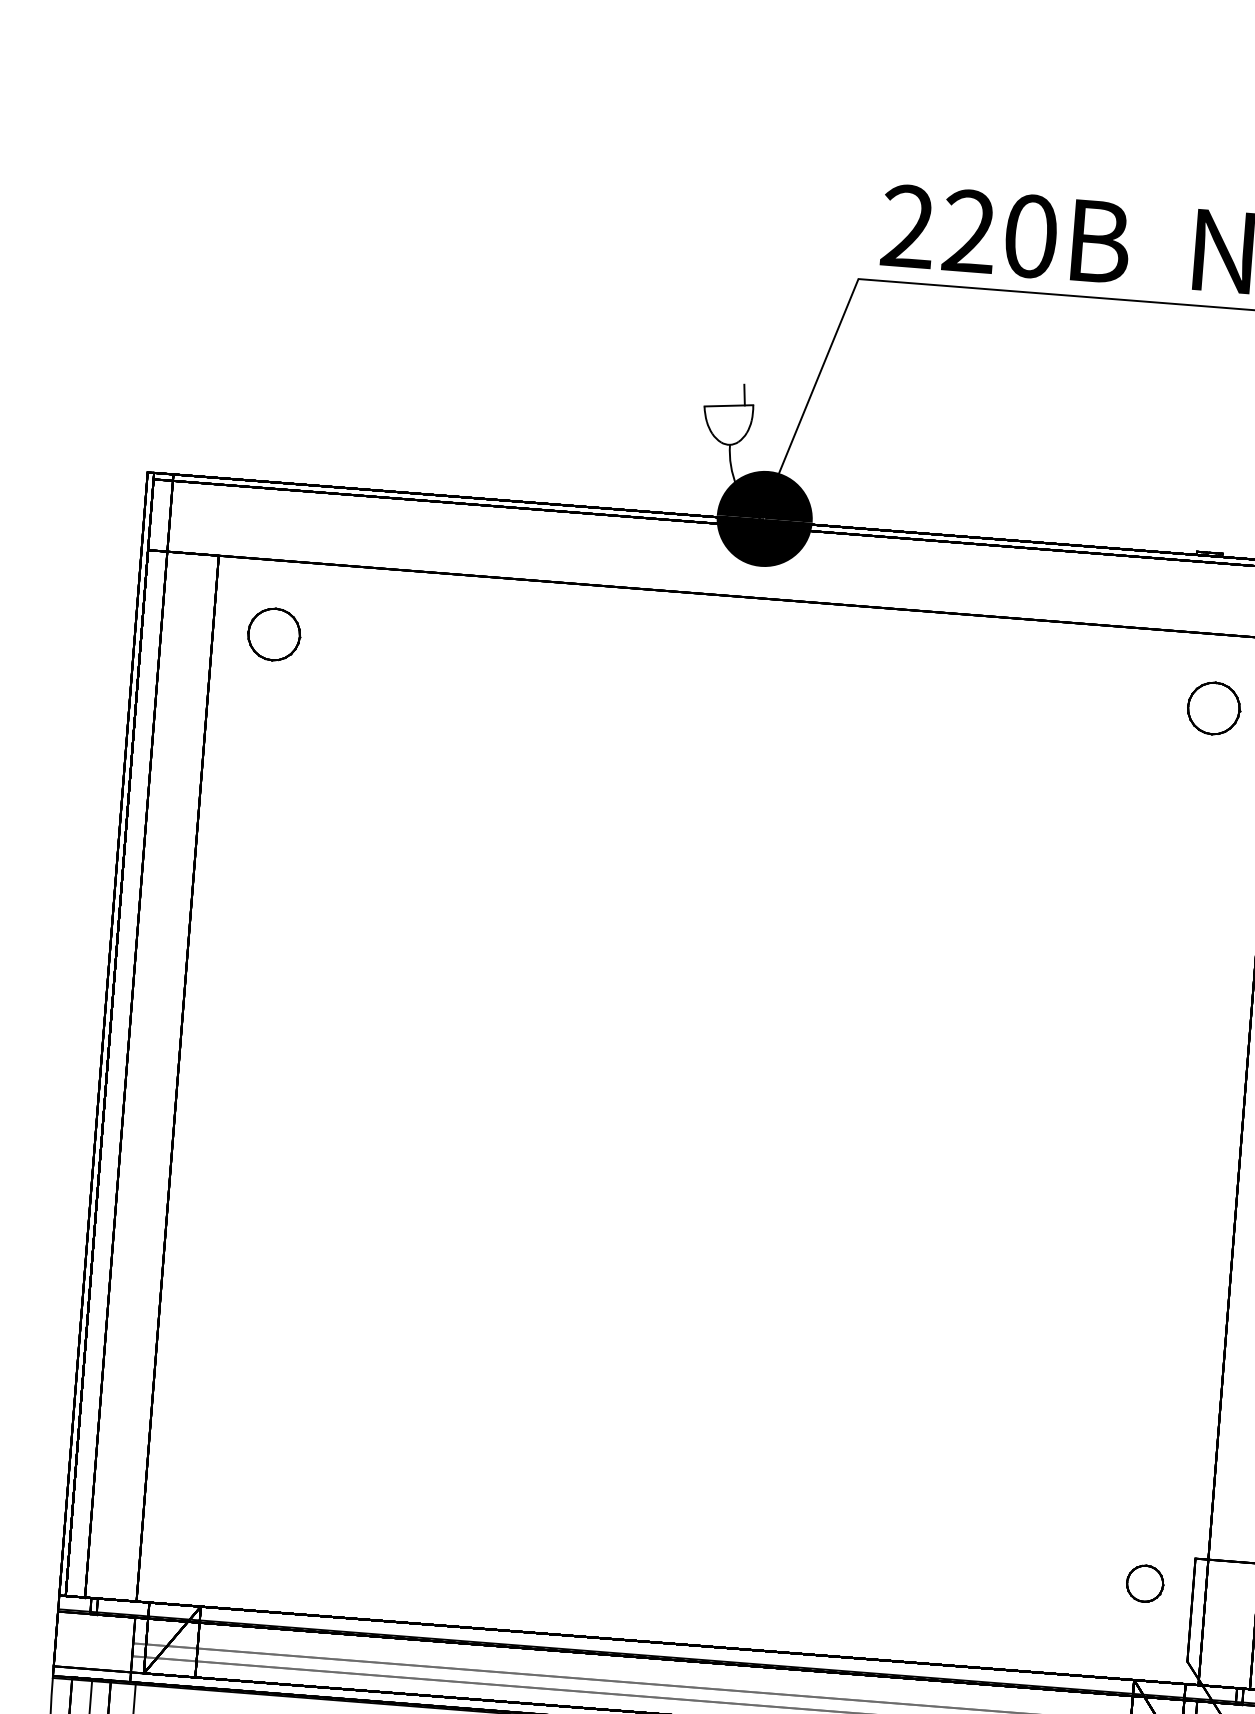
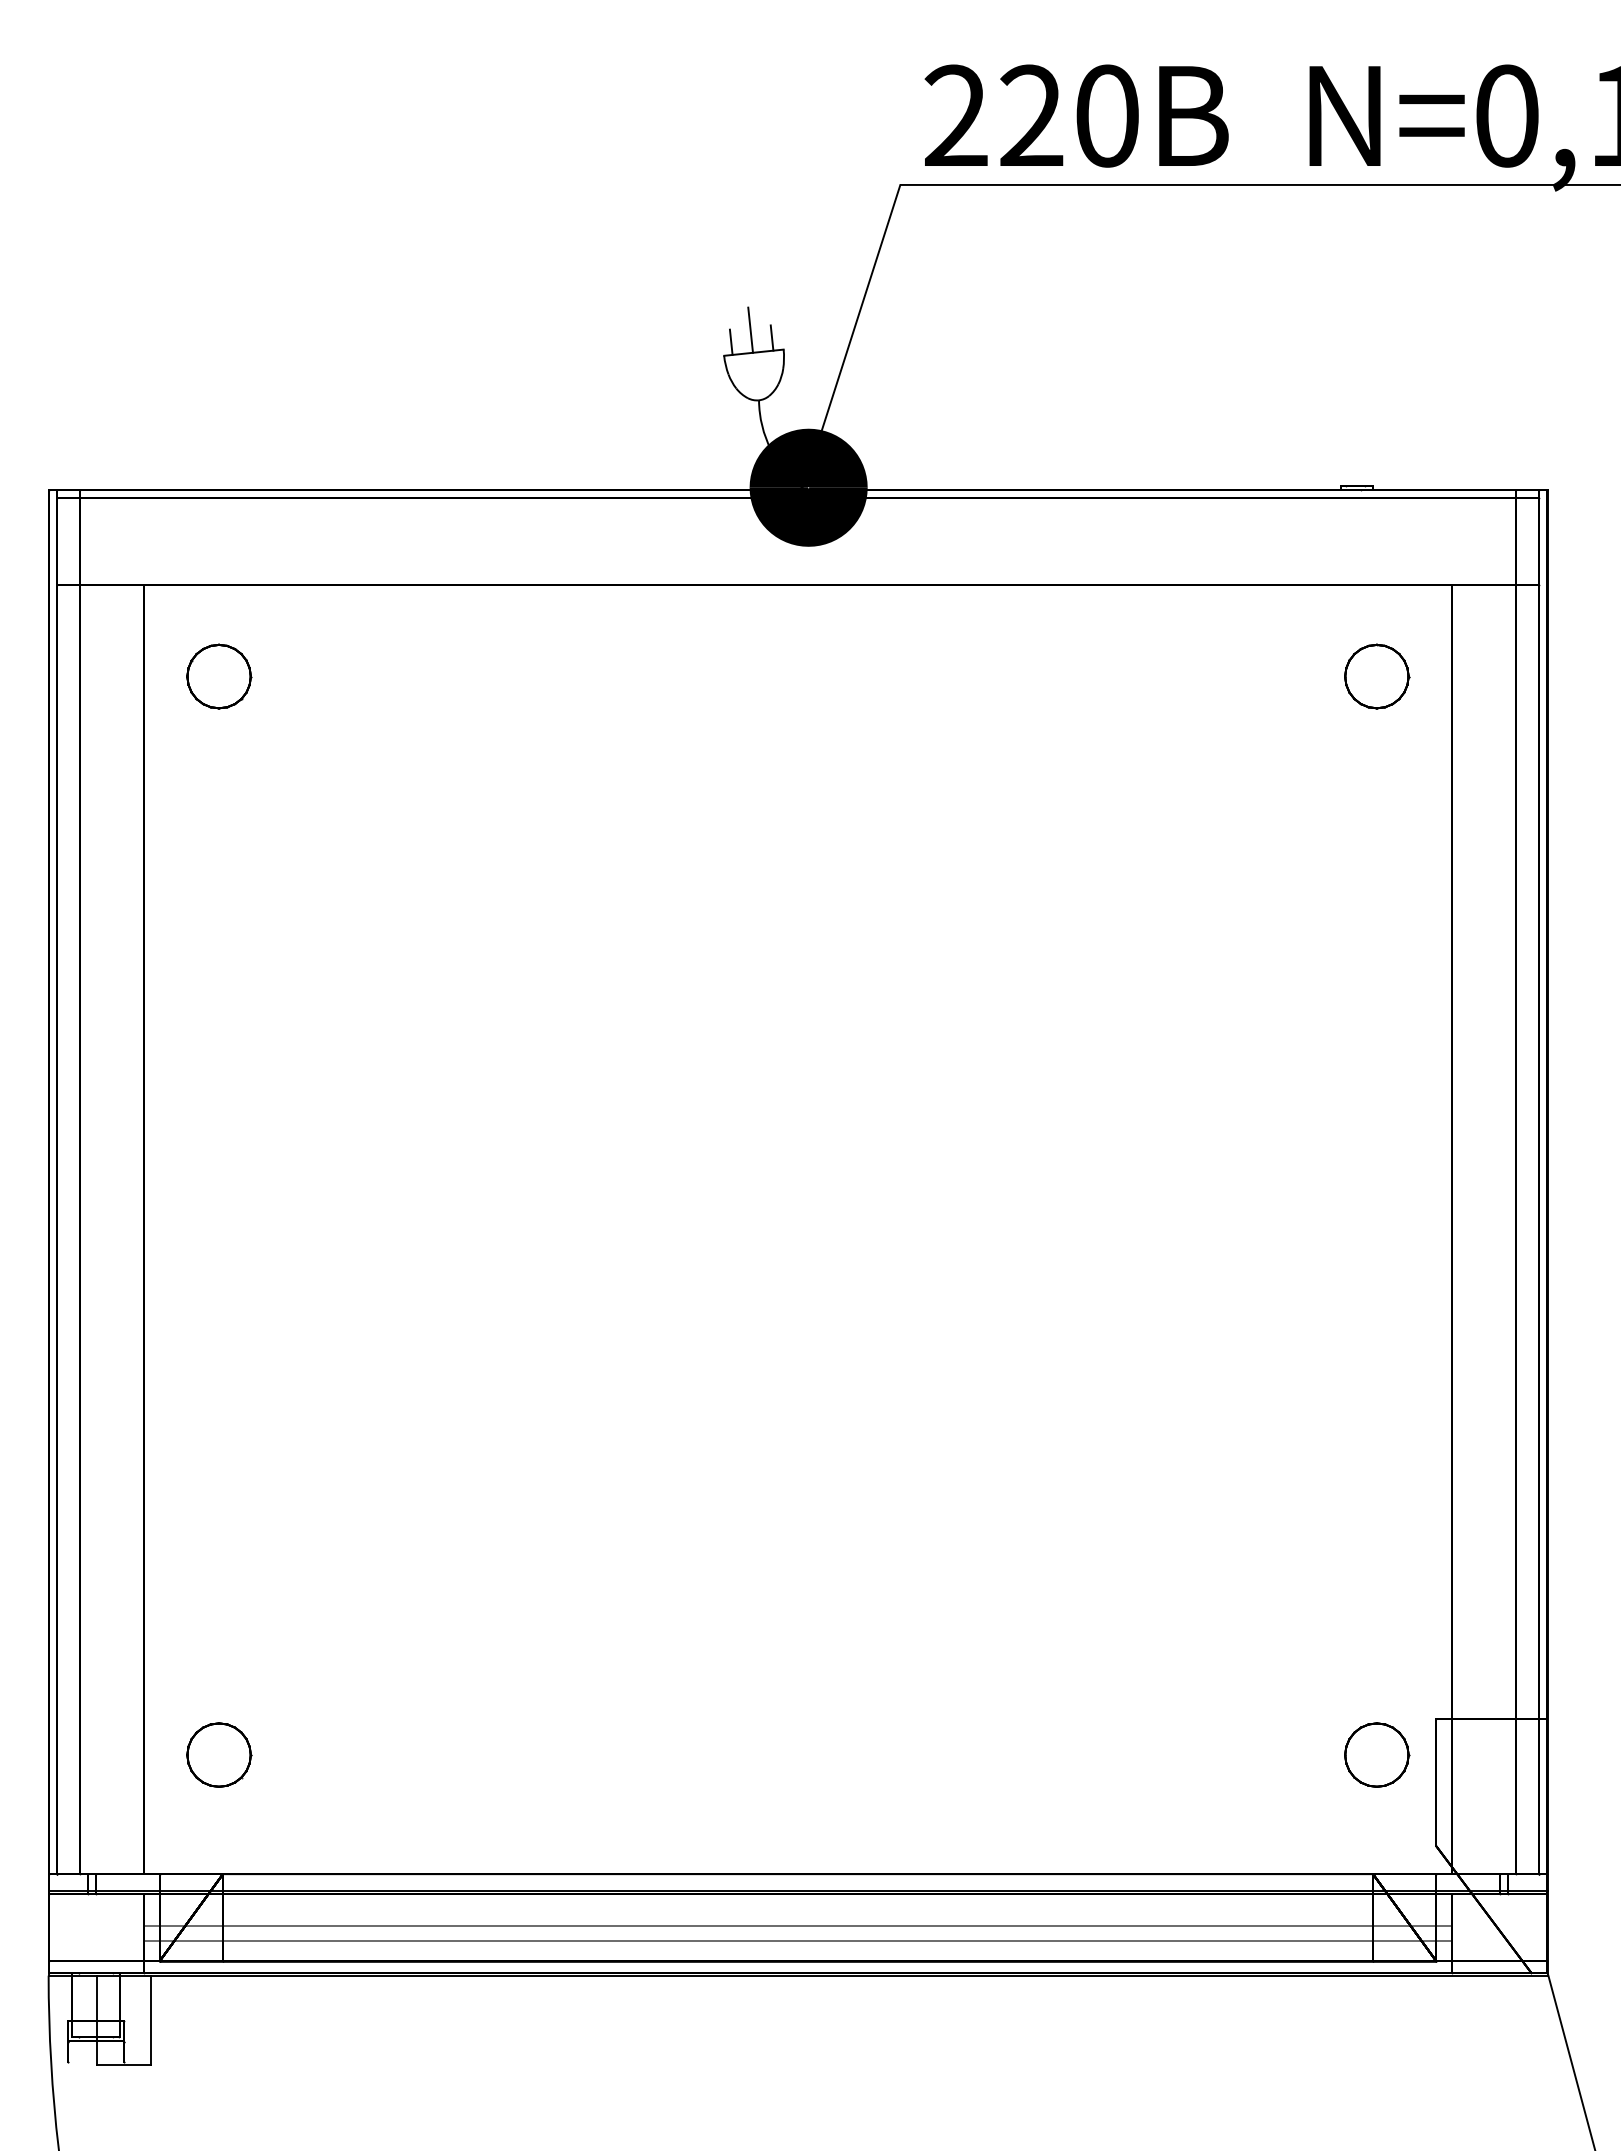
line: (727, 386) -> (750, 329), added
line: (710, 395) -> (730, 341), added
part: (205, 1509) -> (219, 1754), added
part: (1145, 1583) -> (1377, 1754), size x1.43

